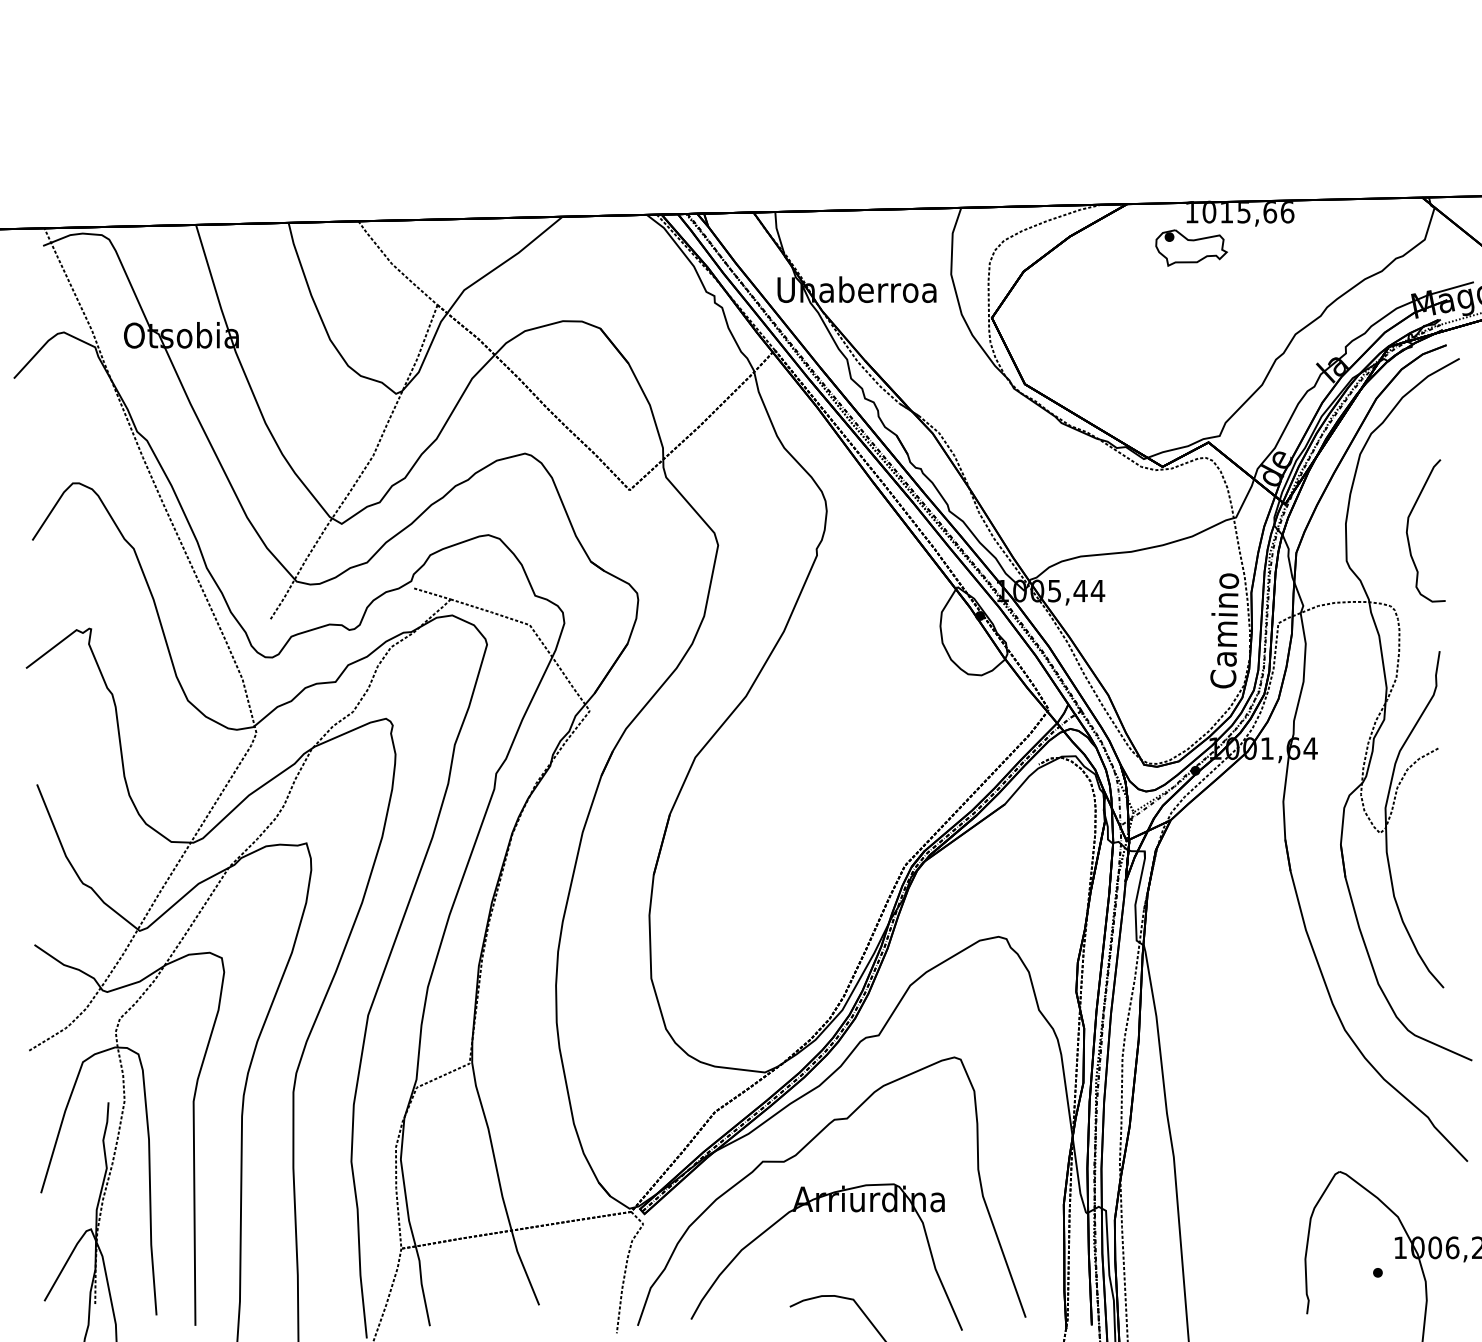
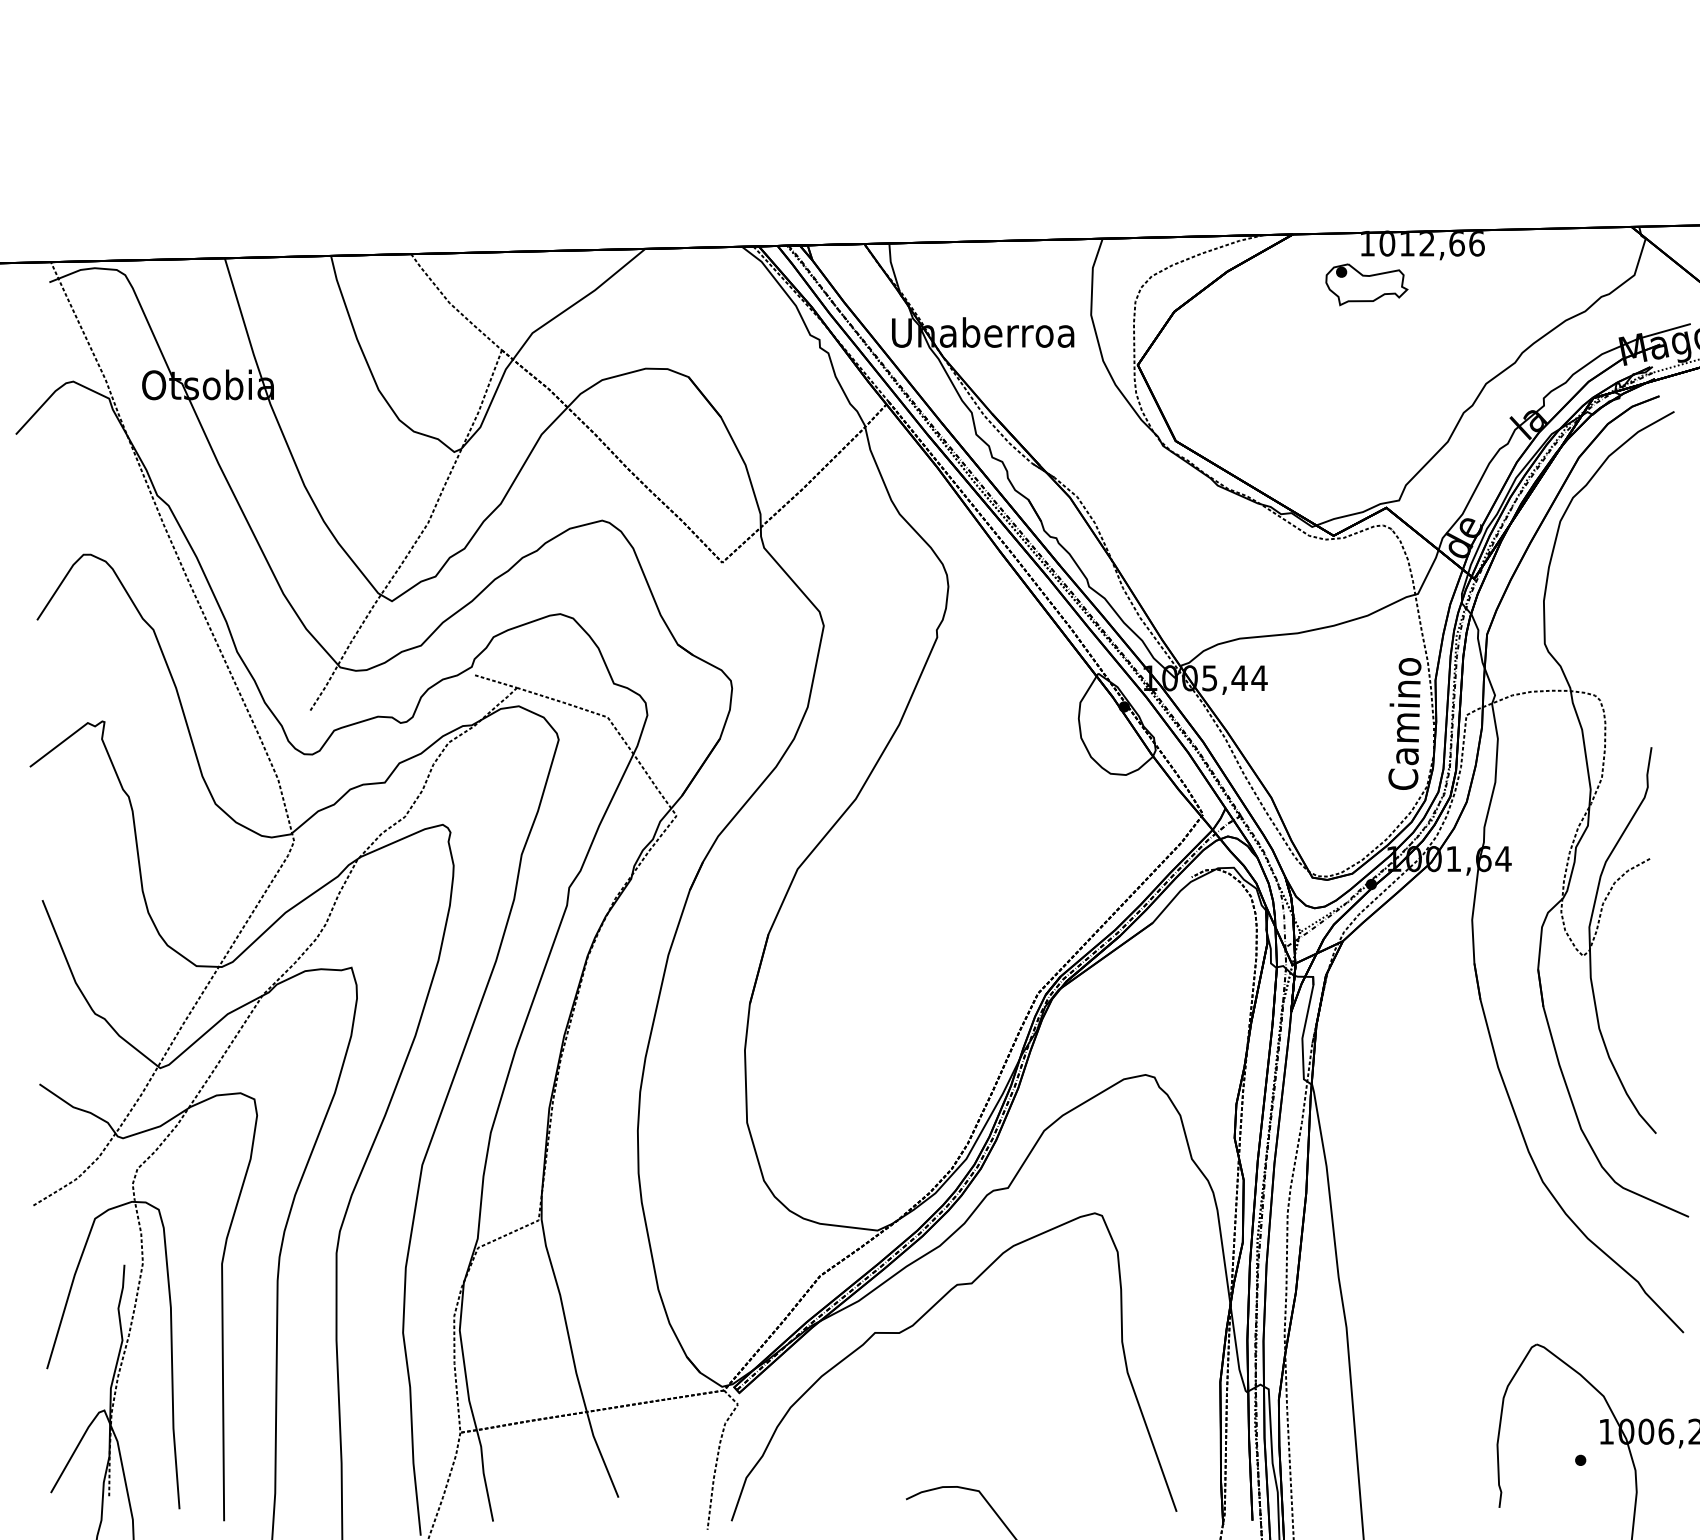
text: (1243, 212) -> (1426, 244), 1015,66 -> 1012,66
curve: (1408, 529) -> (1615, 607), removed
part: (829, 1211) -> (951, 1390), removed

